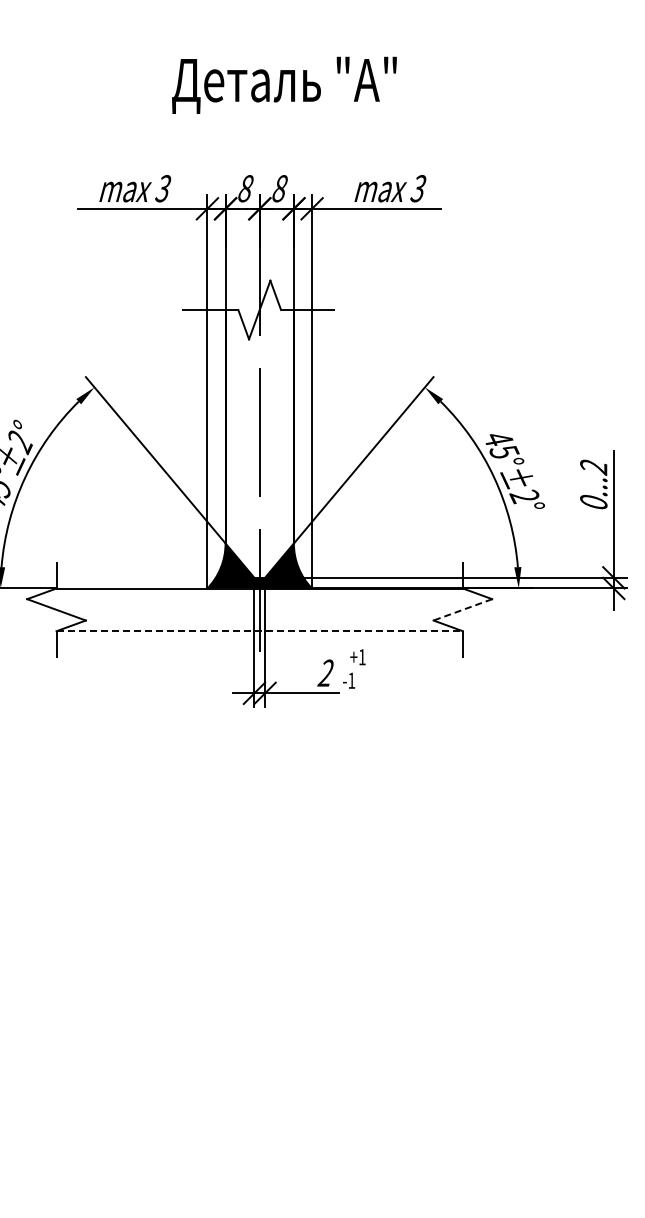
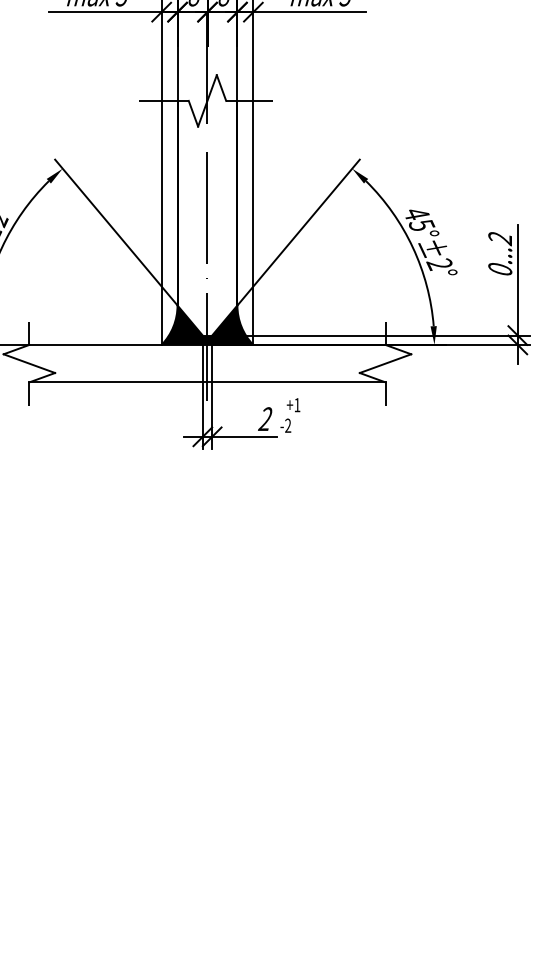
line: (462, 610) -> (385, 364), dashed -> solid
line: (260, 631) -> (208, 382), dashed -> solid
text: (351, 680) -> (287, 425), -1 -> -2

